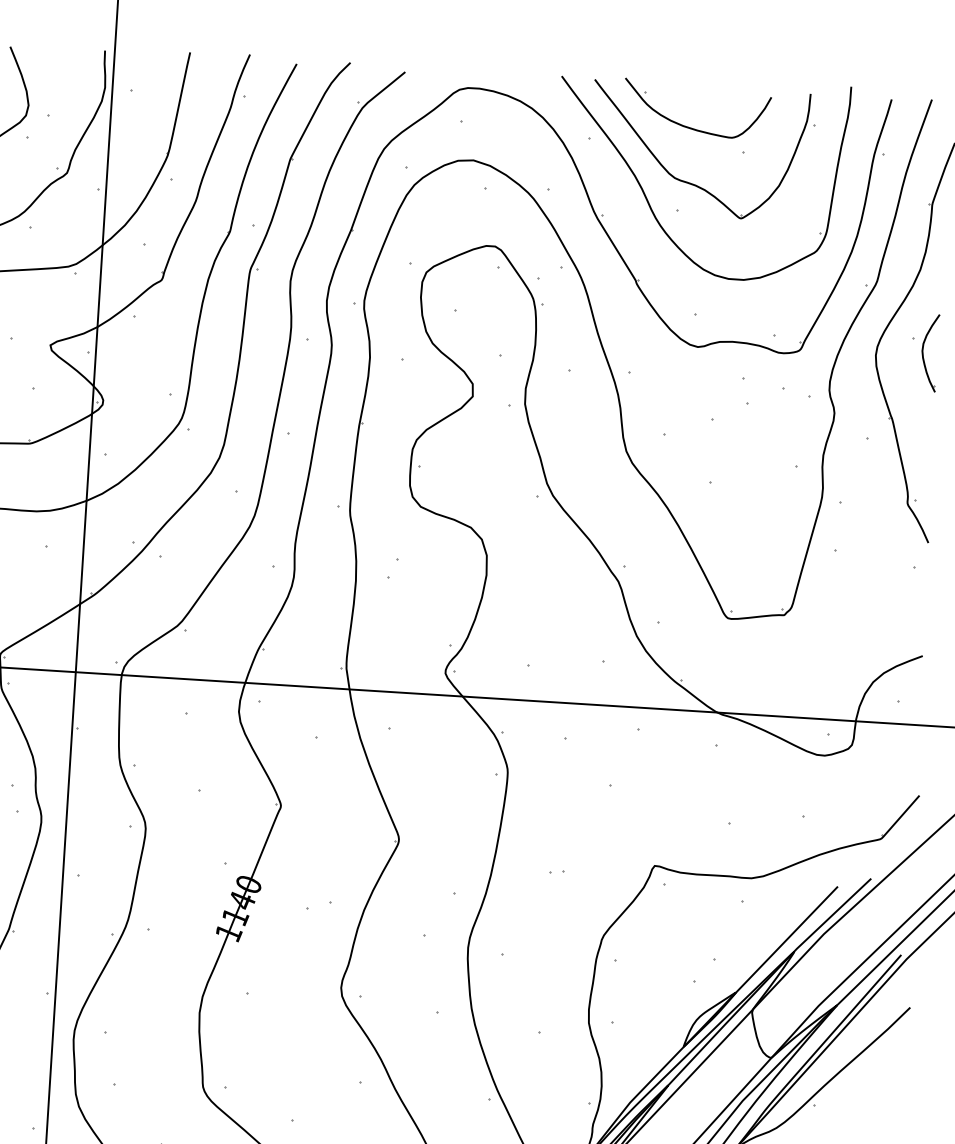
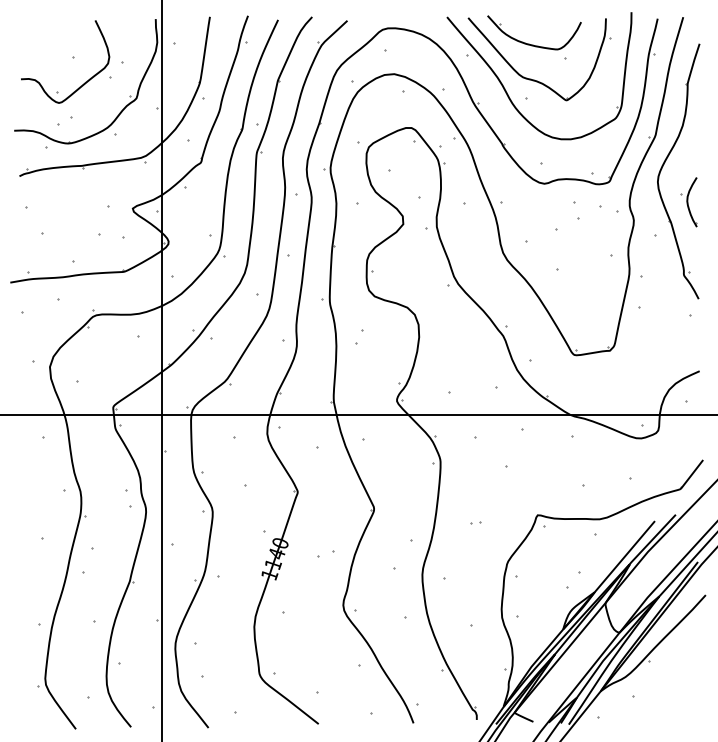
part: (924, 352) -> (688, 202), moved

